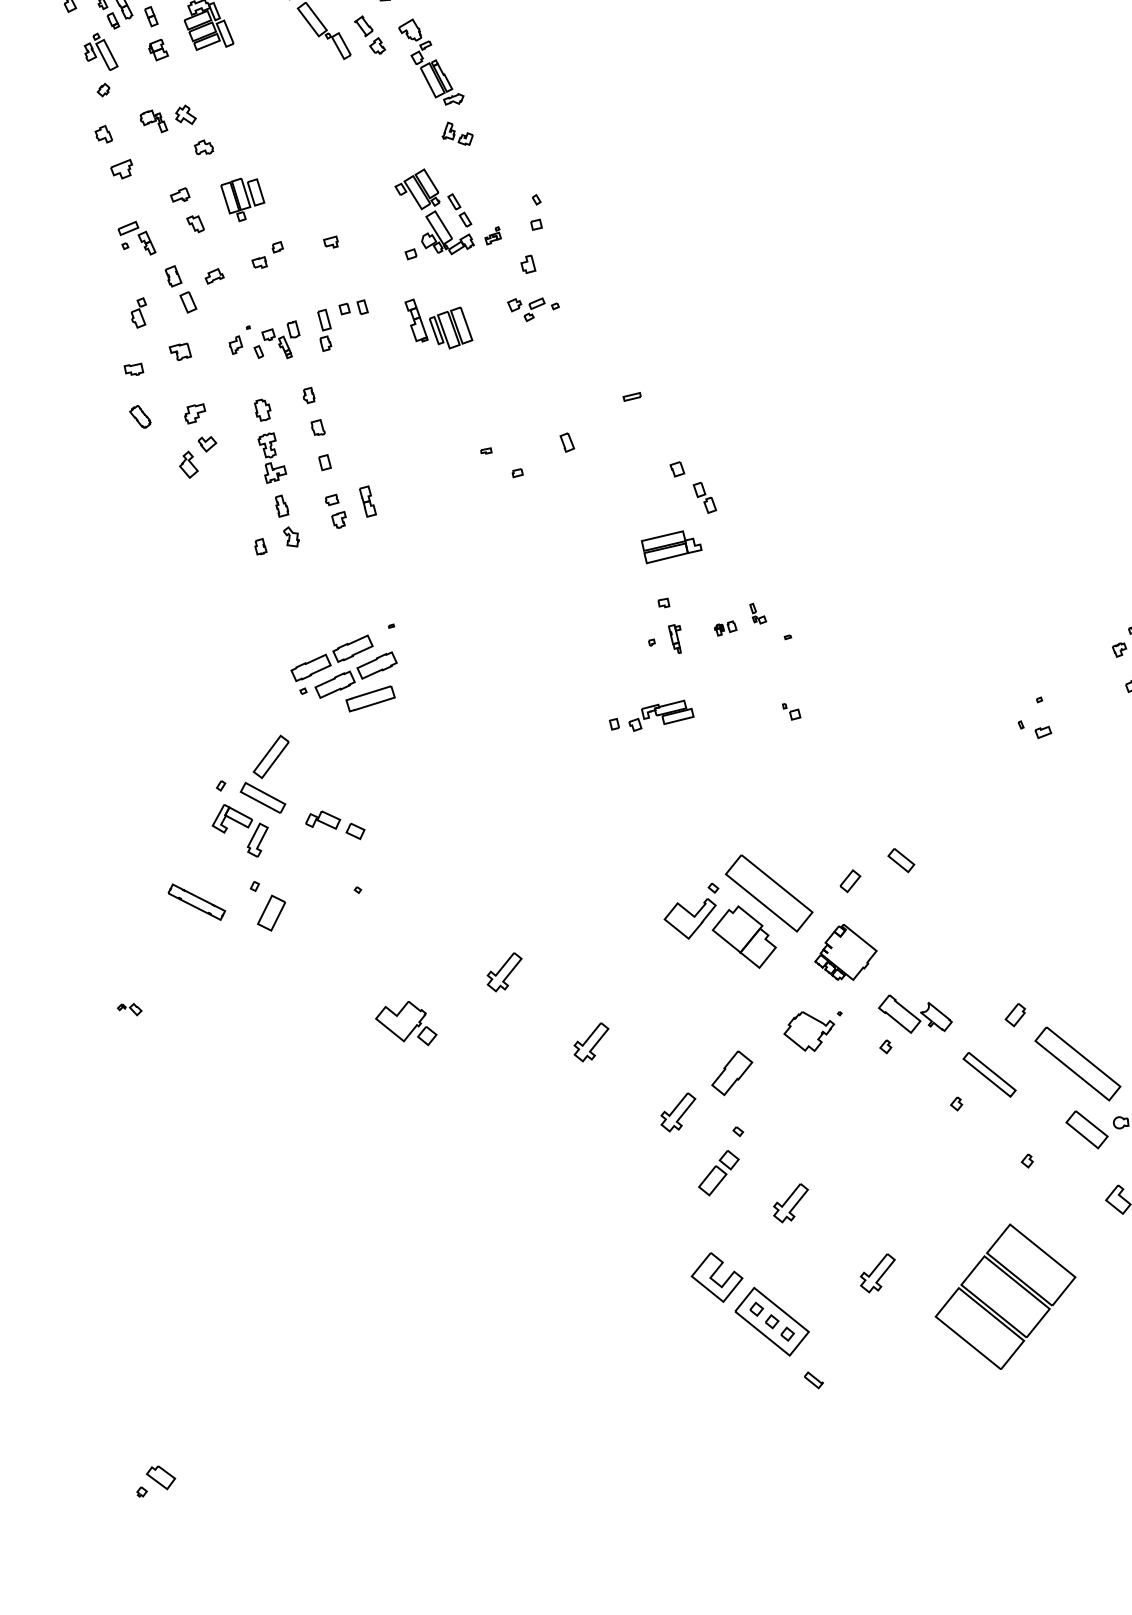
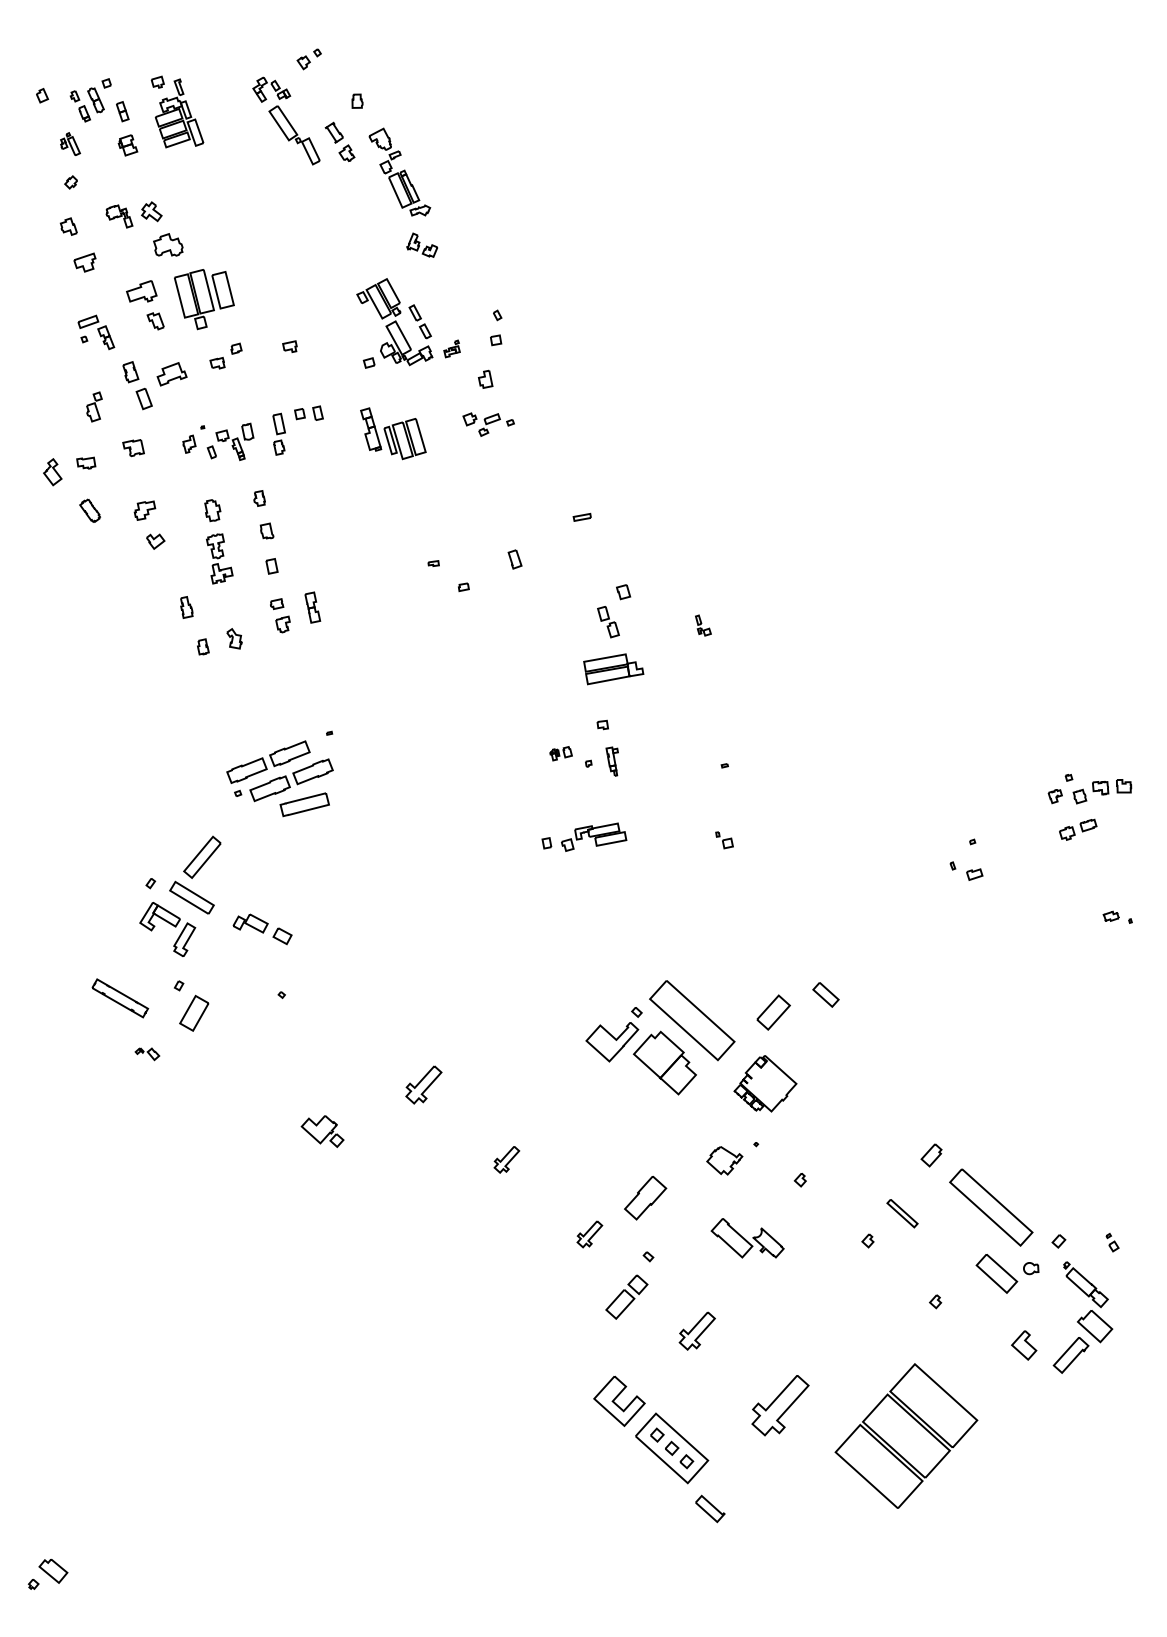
part: (100, 51) -> (70, 143), size x0.6
part: (203, 146) -> (167, 244), size x1.6
part: (179, 194) -> (141, 290), size x1.6
part: (243, 199) -> (204, 299), size x1.4
part: (214, 276) -> (171, 374), size x1.6
part: (188, 465) -> (52, 472), moved
part: (704, 498) -> (608, 622), moved
part: (281, 506) -> (186, 607), moved
part: (758, 613) -> (703, 625), moved
part: (725, 628) -> (560, 753), moved
part: (850, 880) -> (774, 1012), size x1.6
part: (129, 1010) -> (147, 1054), moved
part: (915, 1013) -> (747, 1238), moved
part: (405, 1024) -> (322, 1131), size x0.7
part: (808, 1031) -> (724, 1160), size x0.7
part: (591, 1042) -> (506, 1159), size x0.7
part: (989, 1074) -> (902, 1213), size x0.6
part: (678, 1112) -> (589, 1234), size x0.7
part: (877, 1273) -> (779, 1405), size x1.6
part: (813, 1380) -> (710, 1509), size x1.6

